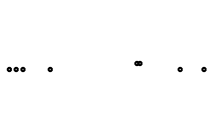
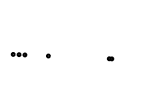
part: (138, 63) -> (110, 58), moved

